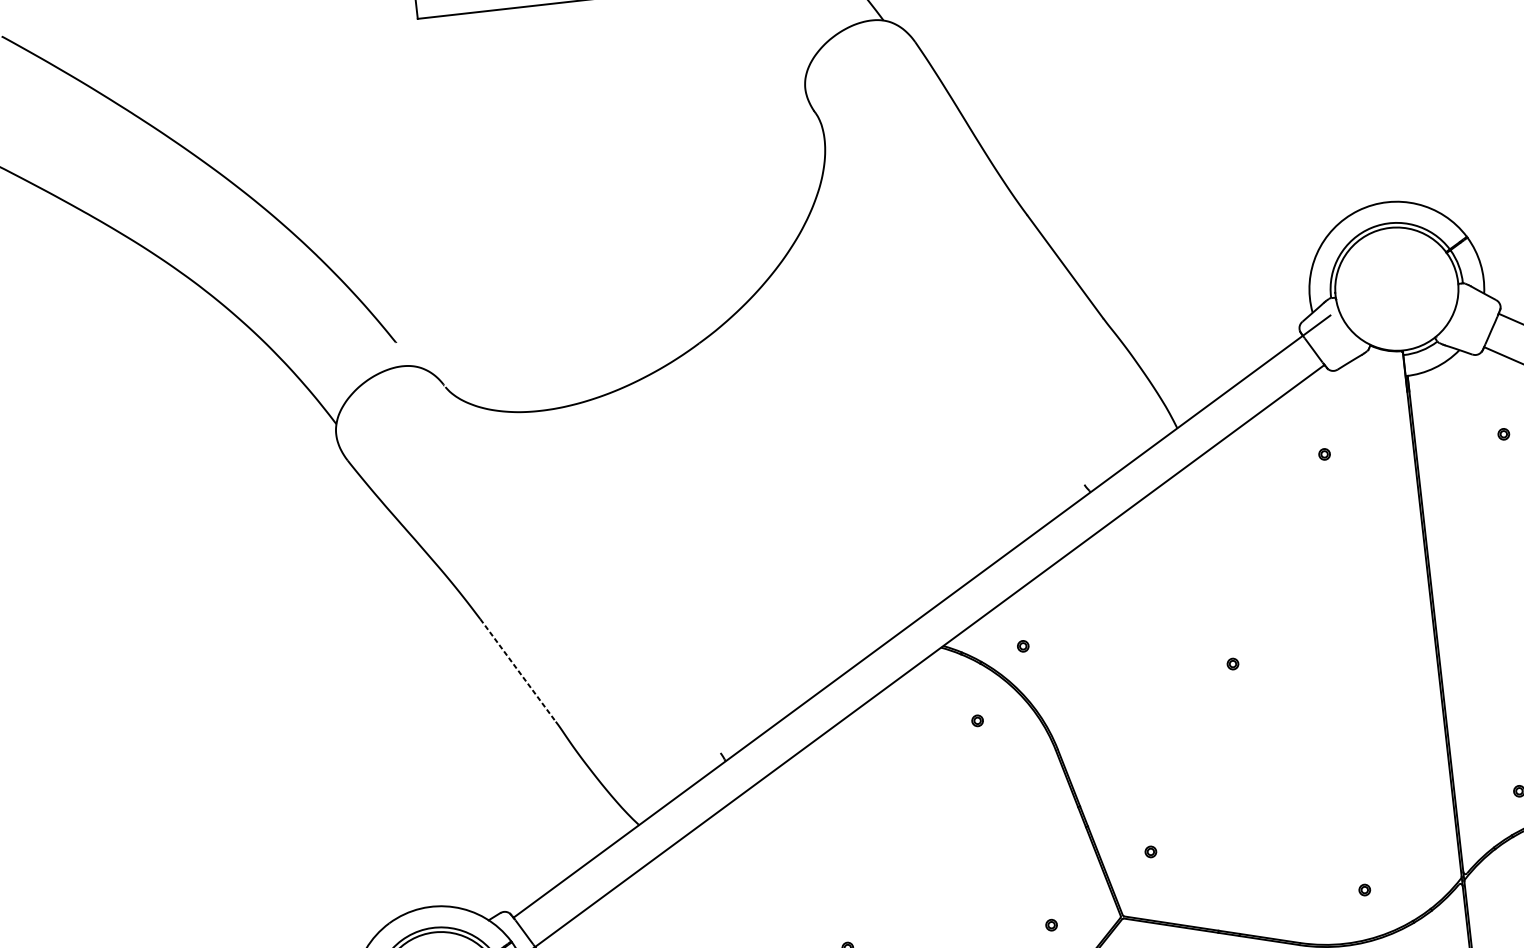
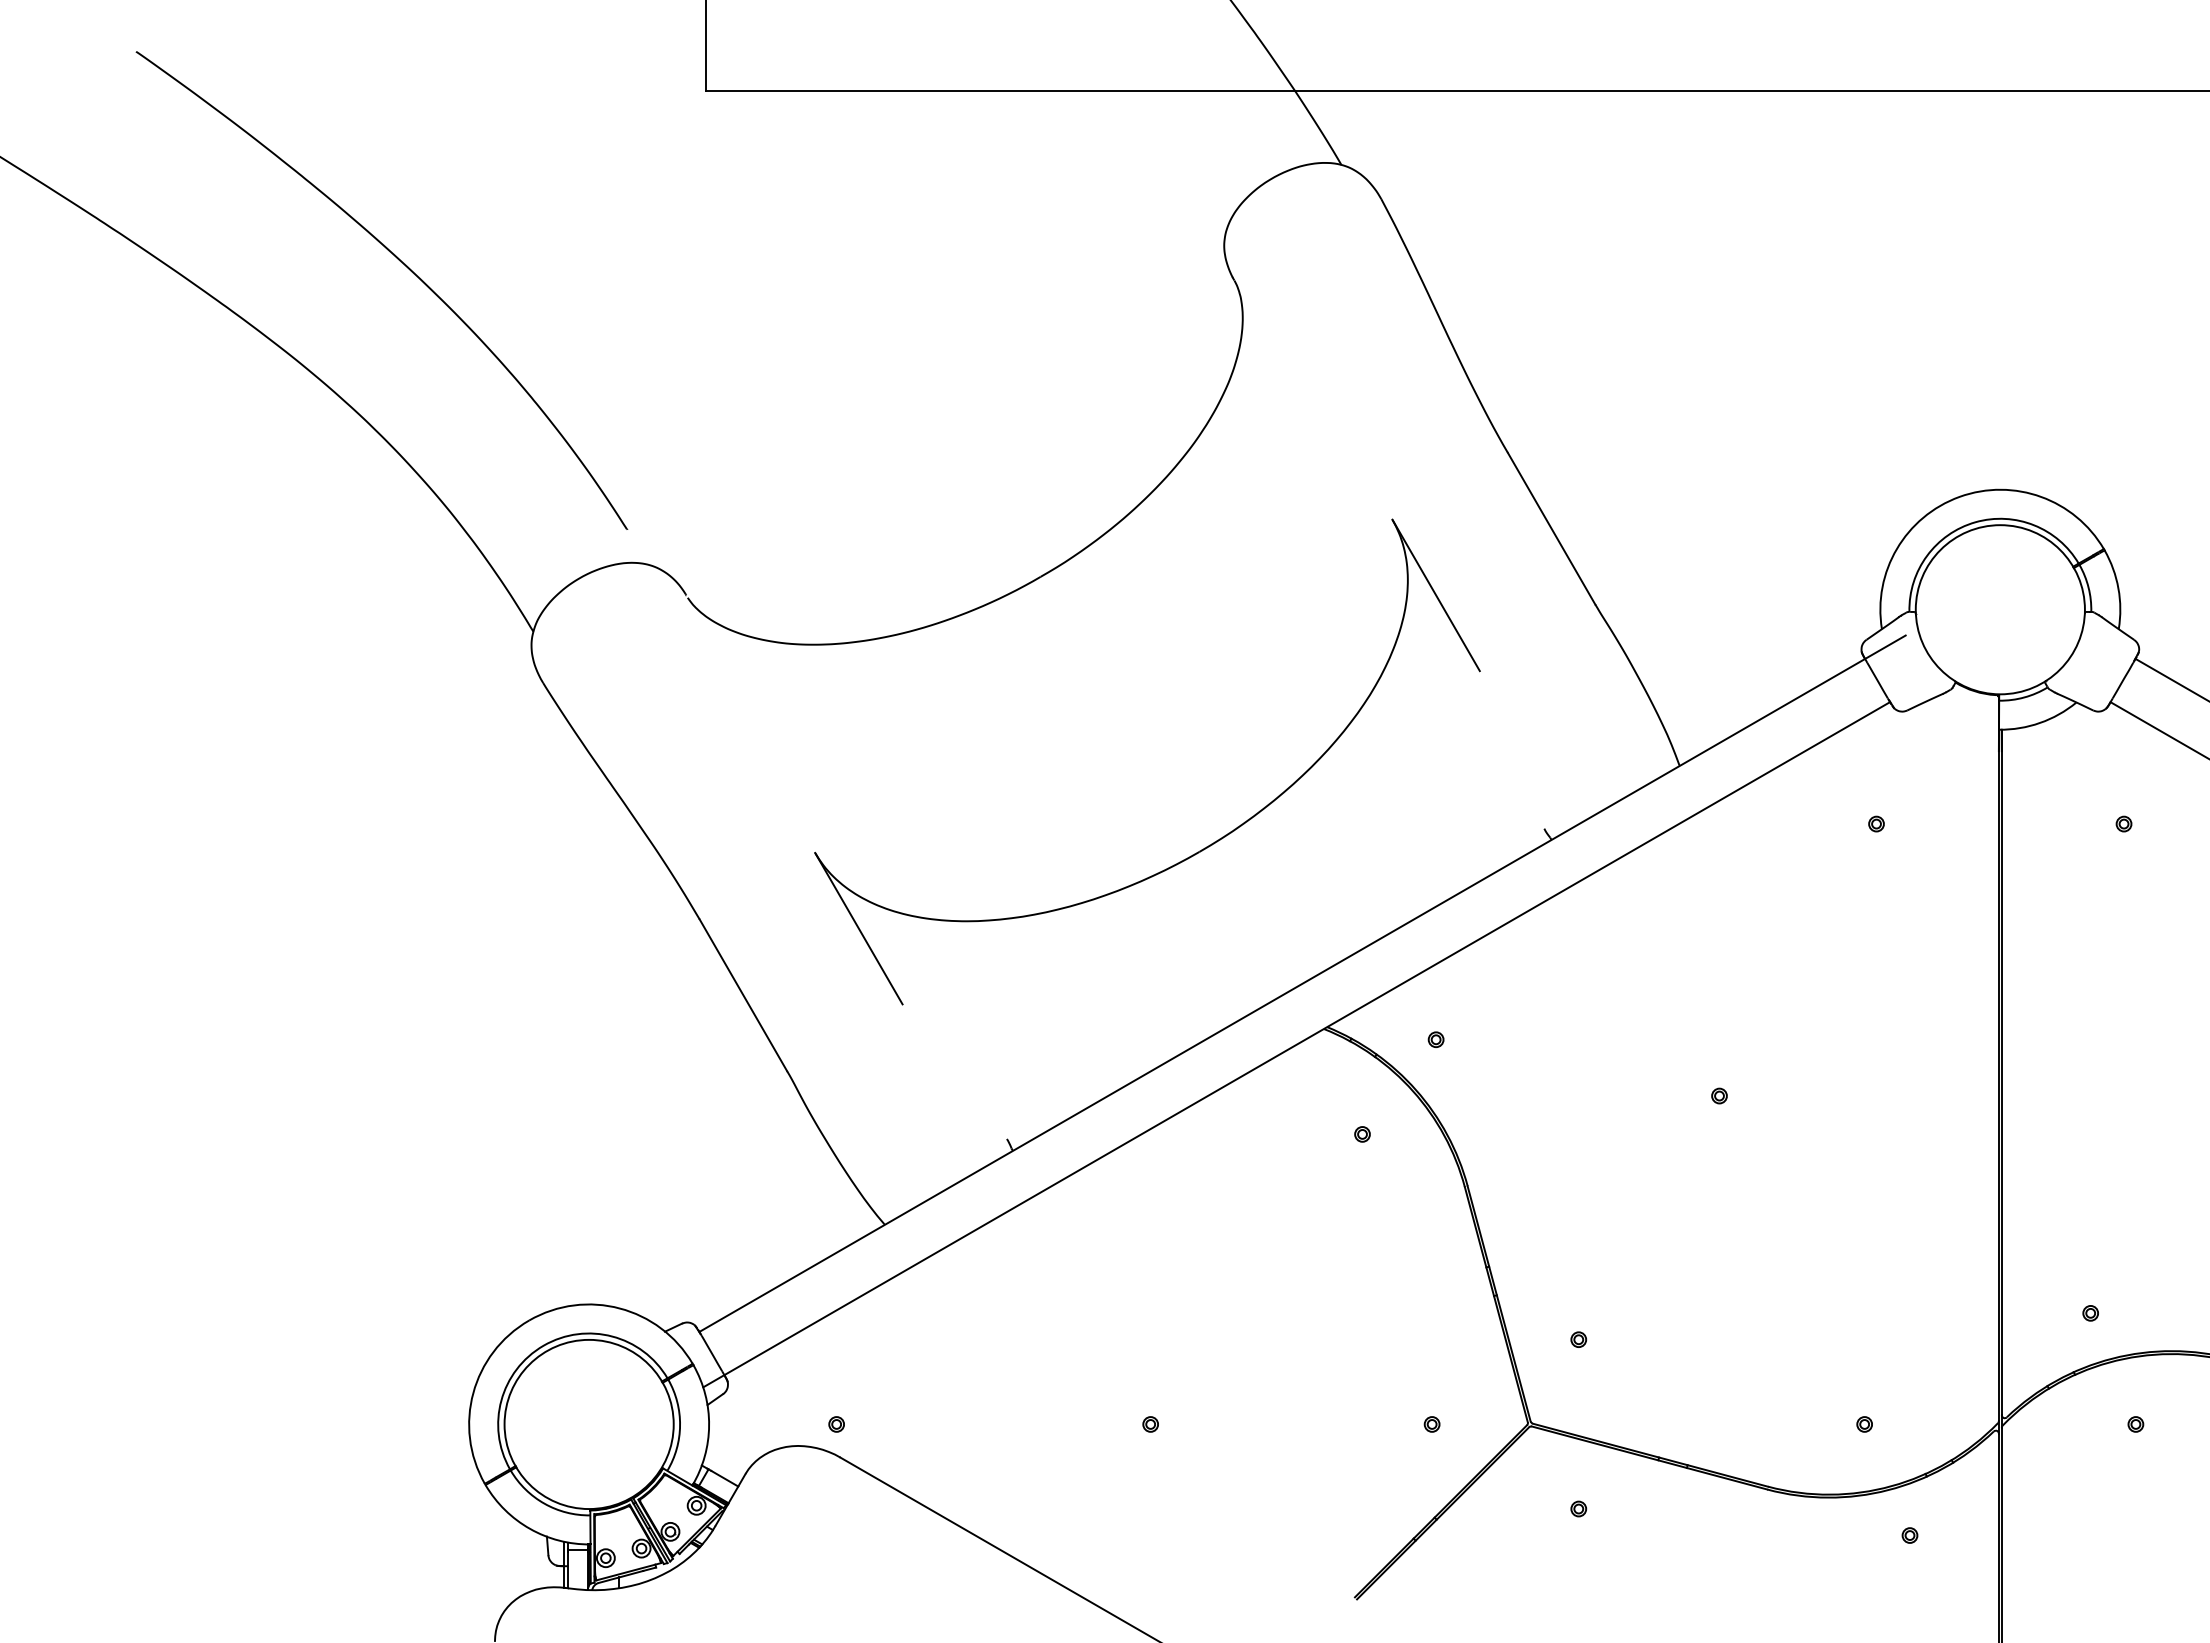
part: (836, 528) -> (1199, 850), added
line: (518, 670) -> (743, 995), dashed -> solid

